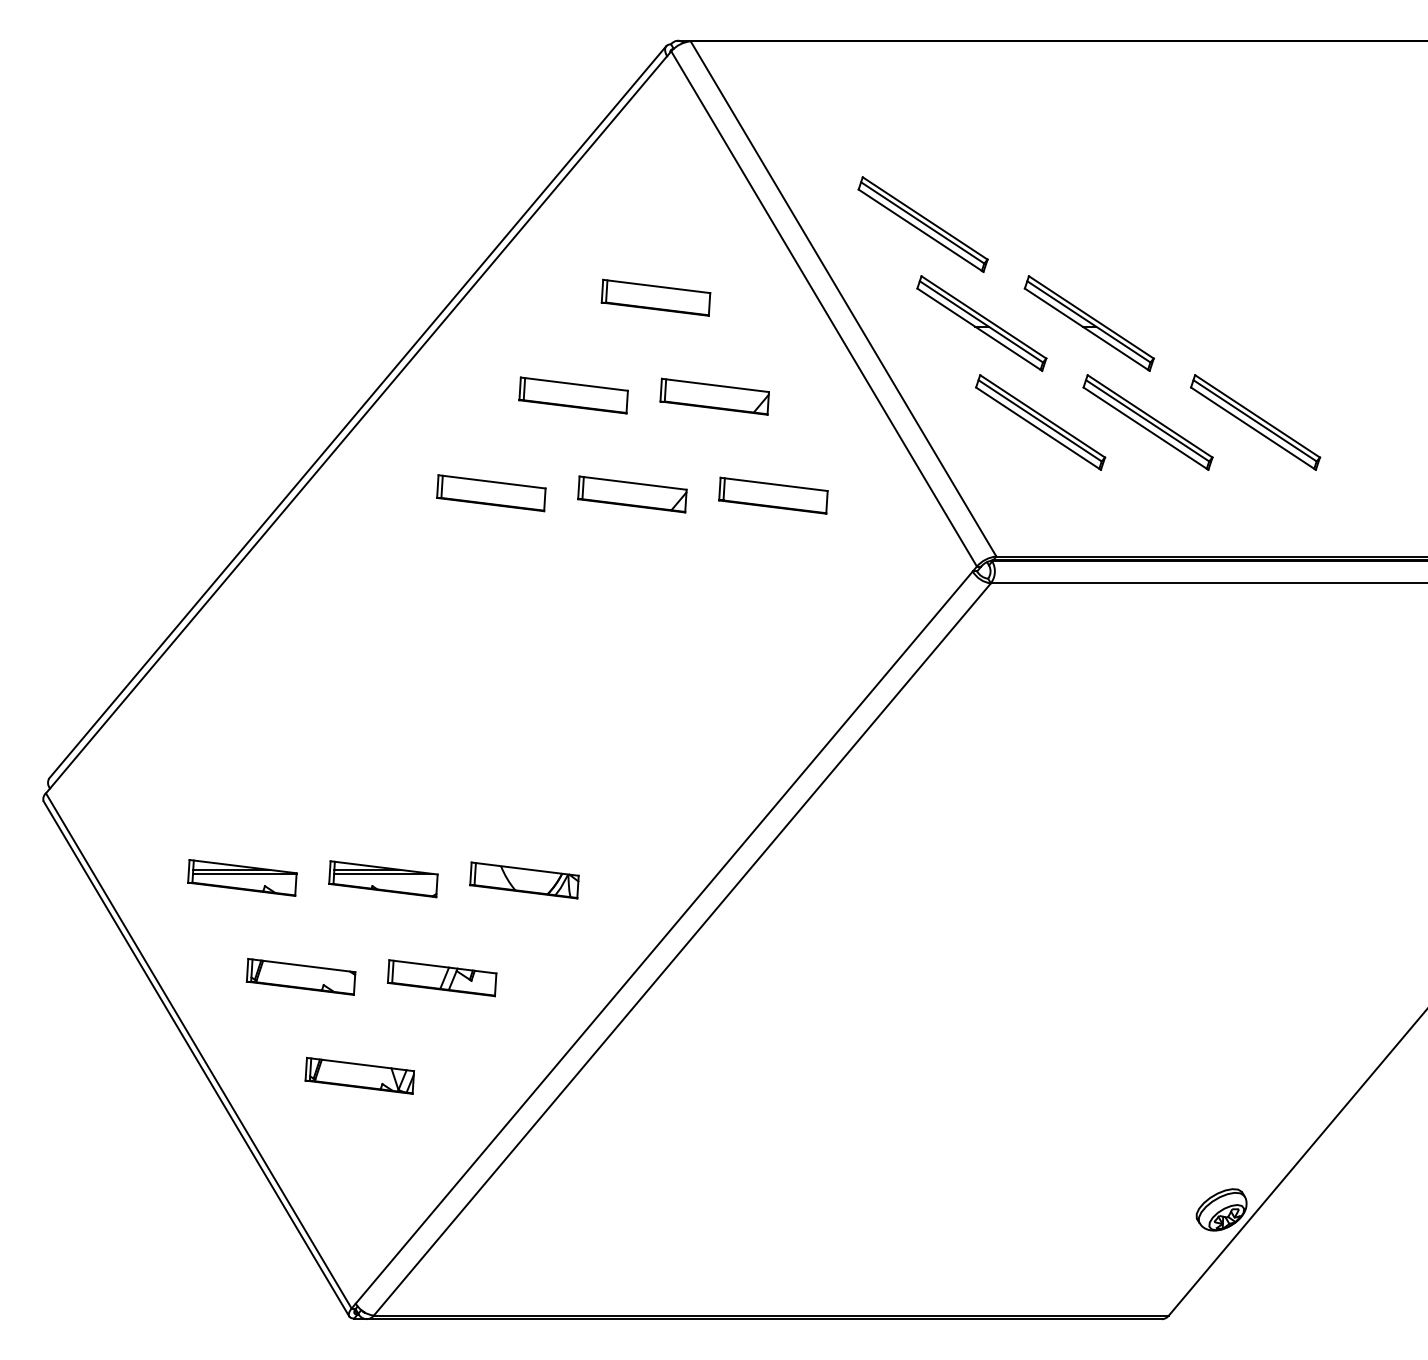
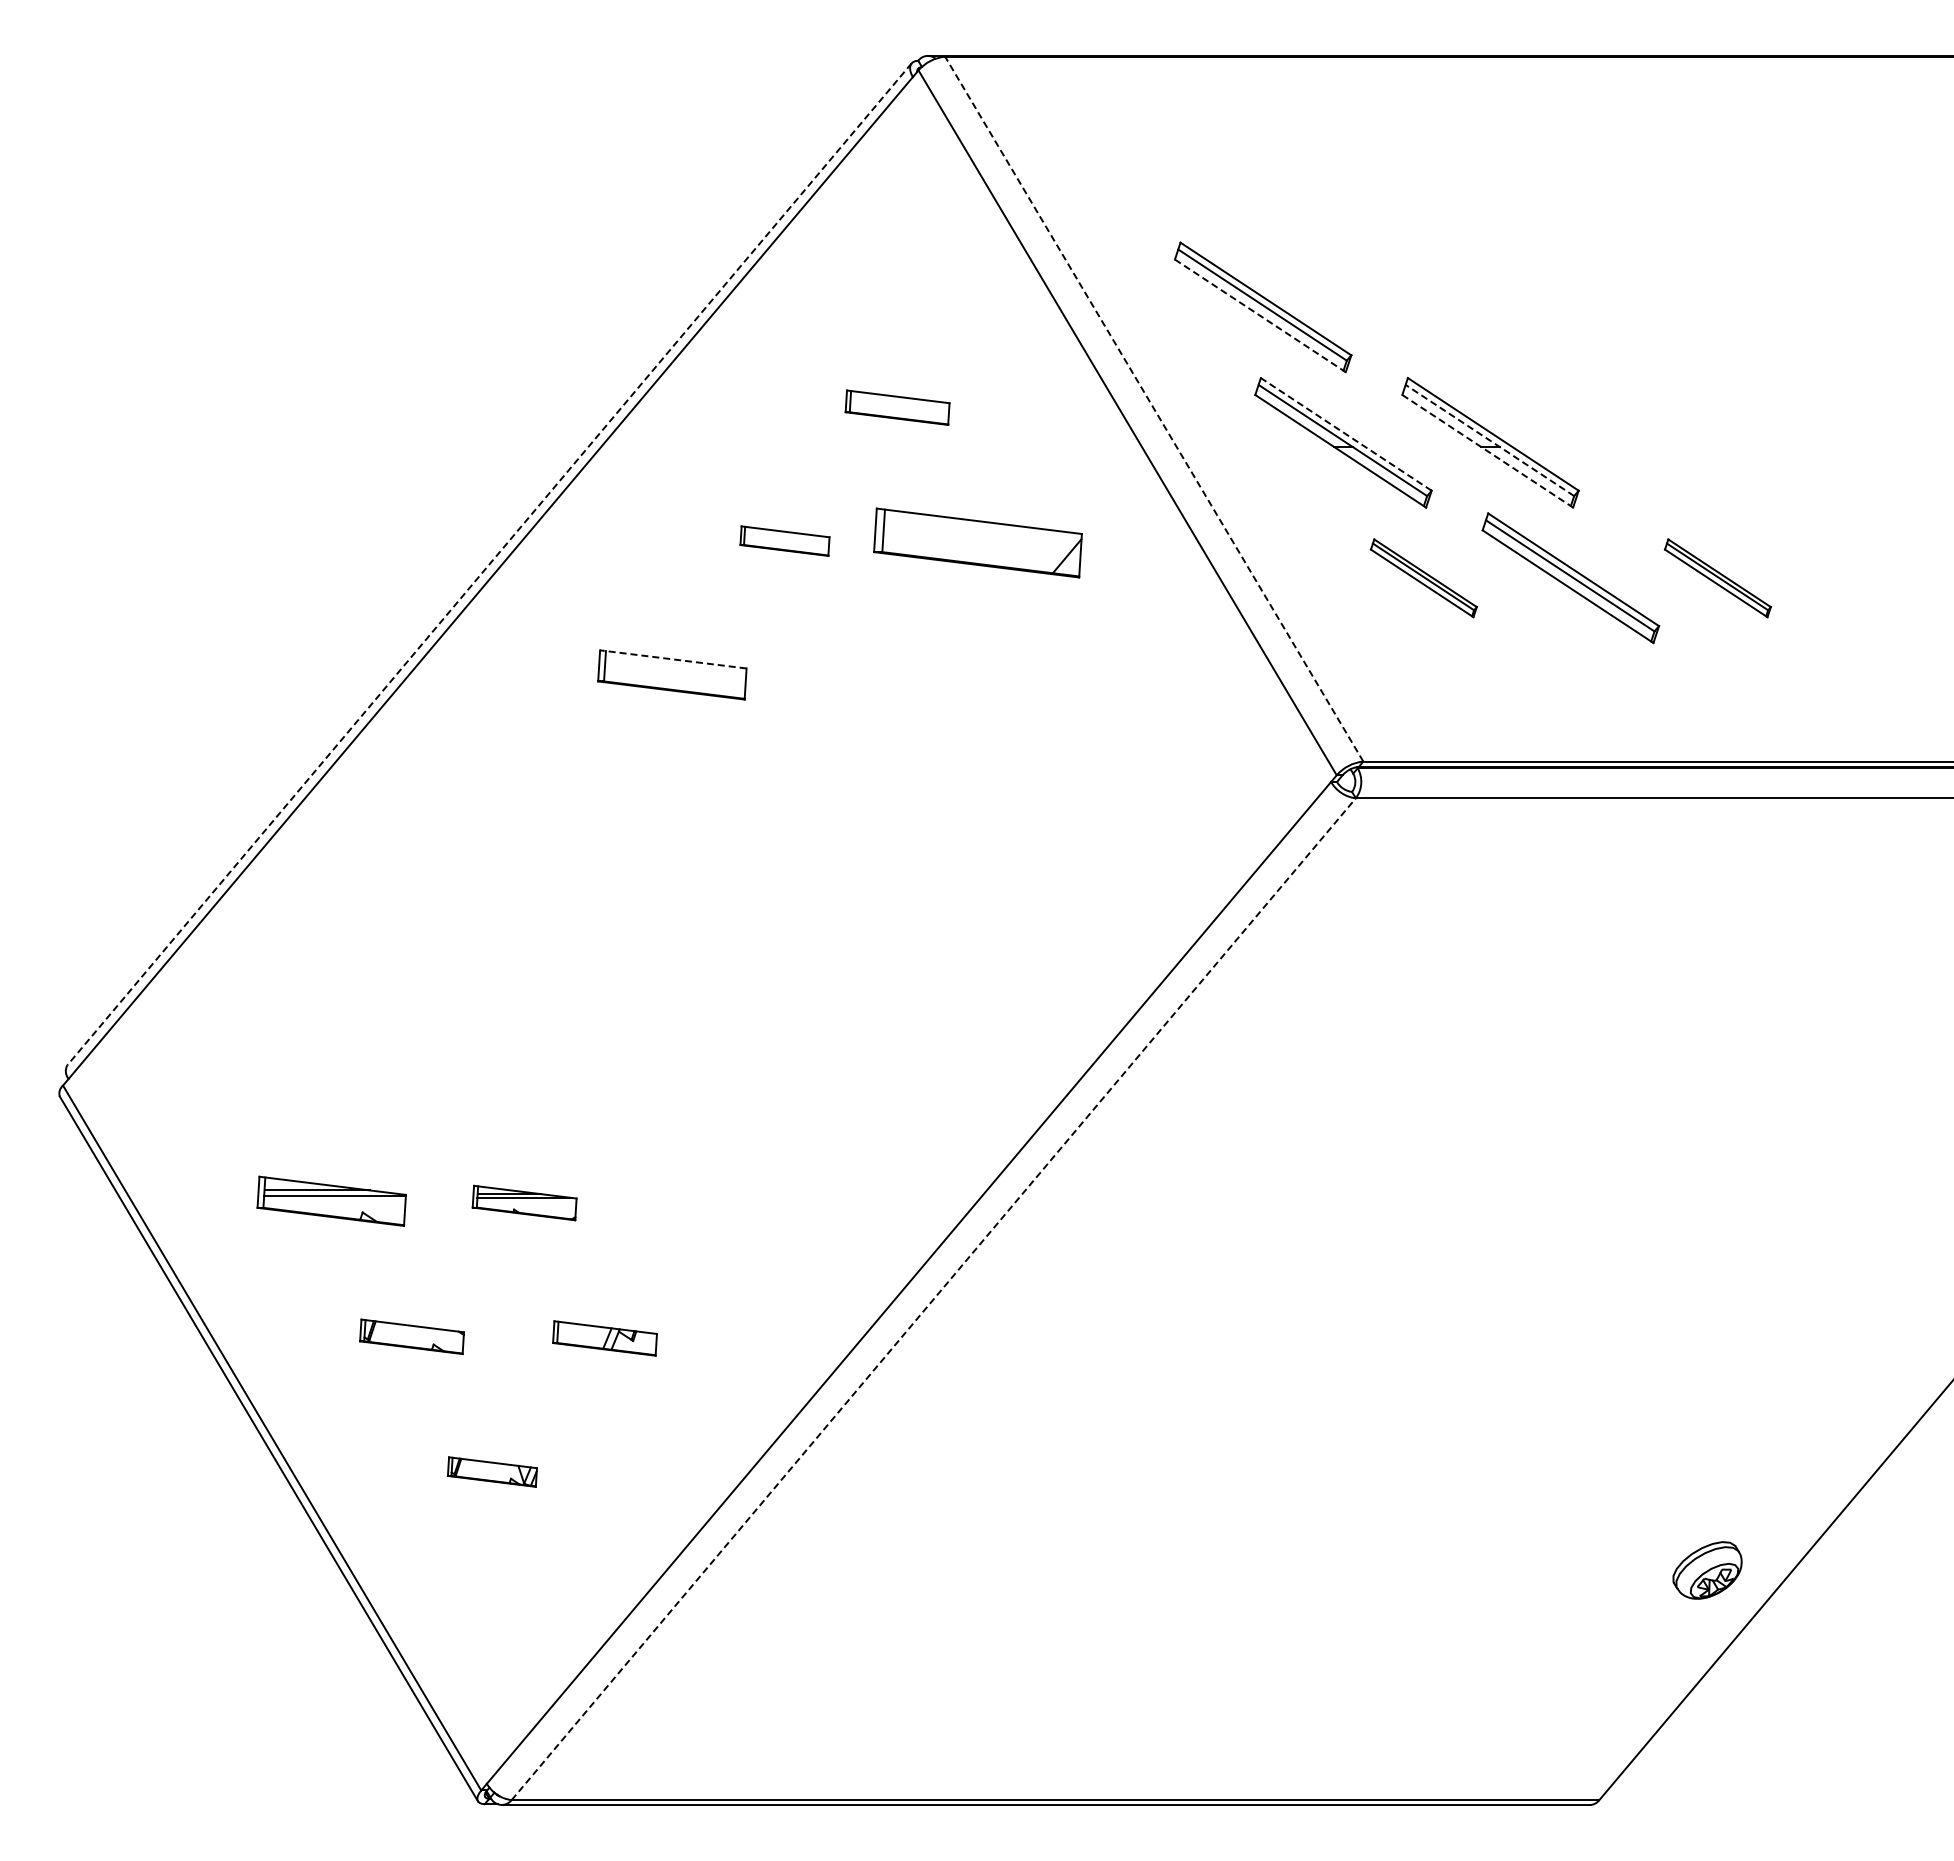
line: (921, 231) -> (1260, 316), solid -> dashed
part: (655, 297) -> (897, 407), size x0.7
line: (843, 299) -> (1154, 409), solid -> dashed
line: (983, 317) -> (1345, 434), solid -> dashed
line: (1088, 321) -> (1489, 440), solid -> dashed
line: (1087, 329) -> (1488, 451), solid -> dashed
part: (573, 394) -> (784, 540), size x0.6
part: (714, 396) -> (977, 542), size x1.4
line: (357, 412) -> (489, 564), solid -> dashed
part: (1040, 422) -> (1423, 578), size x0.6
part: (1255, 422) -> (1717, 578), size x0.6
line: (492, 481) -> (673, 659), solid -> dashed
part: (632, 494) -> (865, 676), removed
part: (773, 495) -> (1058, 677), removed
part: (383, 878) -> (524, 1202), size x0.7
part: (524, 880) -> (717, 1204), removed
line: (682, 948) -> (934, 1298), solid -> dashed
part: (300, 976) -> (411, 1336), size x0.7
part: (441, 978) -> (604, 1338), size x0.7
part: (359, 1075) -> (492, 1471), size x0.6
part: (1221, 1209) -> (1707, 1570), moved

